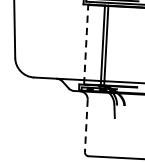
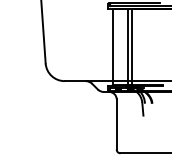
line: (86, 44) -> (112, 47), dashed -> solid
line: (86, 125) -> (116, 124), dashed -> solid

